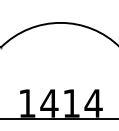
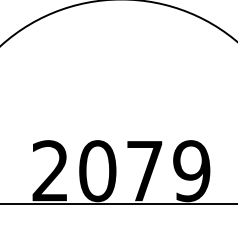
text: (60, 103) -> (121, 171), 1414 -> 2079

